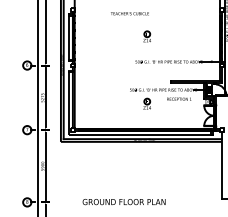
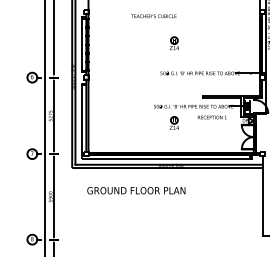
text: (123, 202) -> (135, 191), moved

